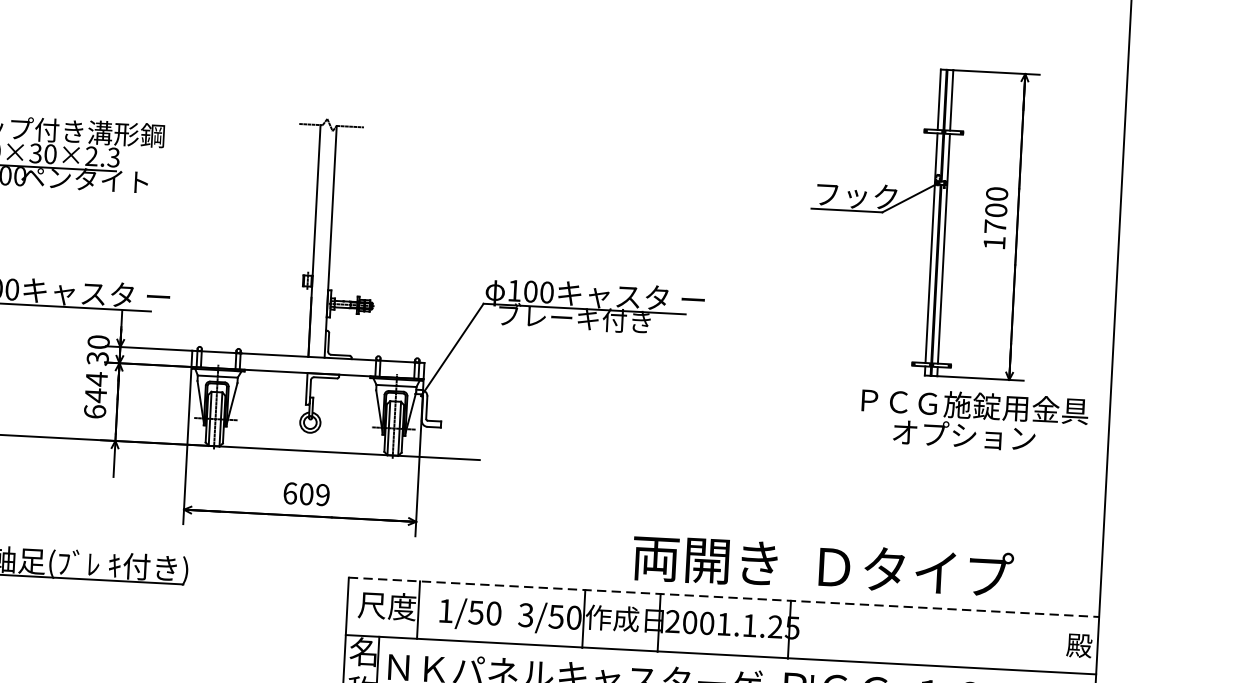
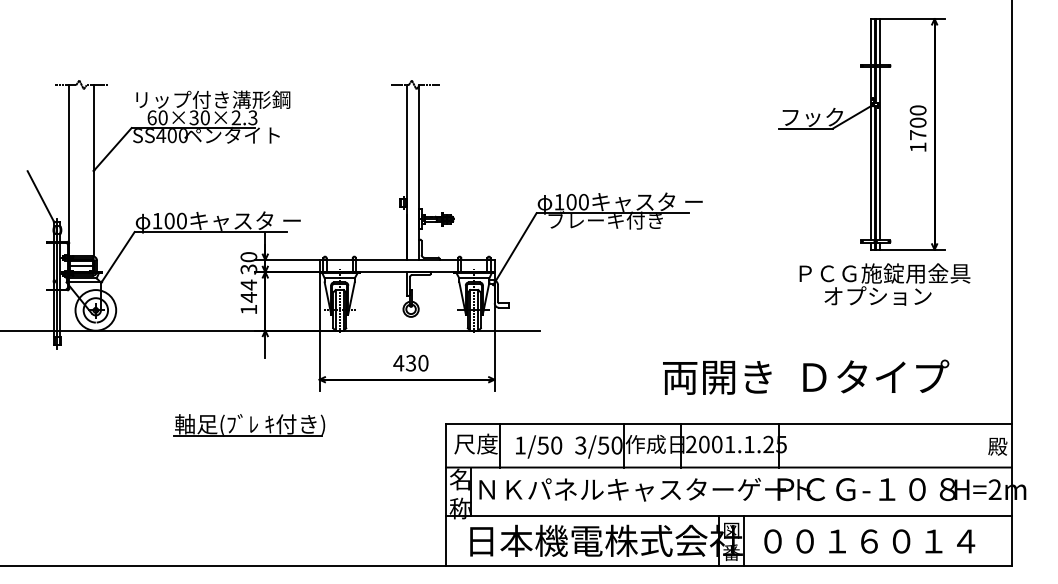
text: (94, 411) -> (248, 309), 644 -> 144
text: (973, 420) -> (884, 284), moved
text: (305, 493) -> (410, 362), 609 -> 430
text: (823, 565) -> (806, 376), moved
line: (723, 597) -> (728, 424), dashed -> solid

